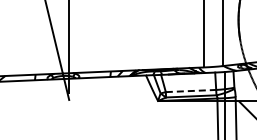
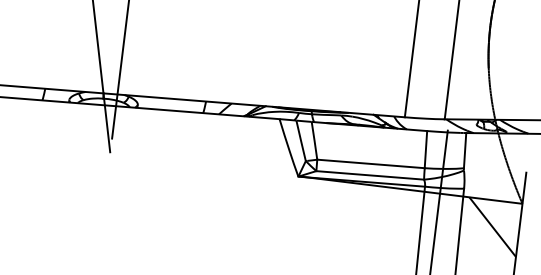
line: (191, 91) -> (371, 165), dashed -> solid

